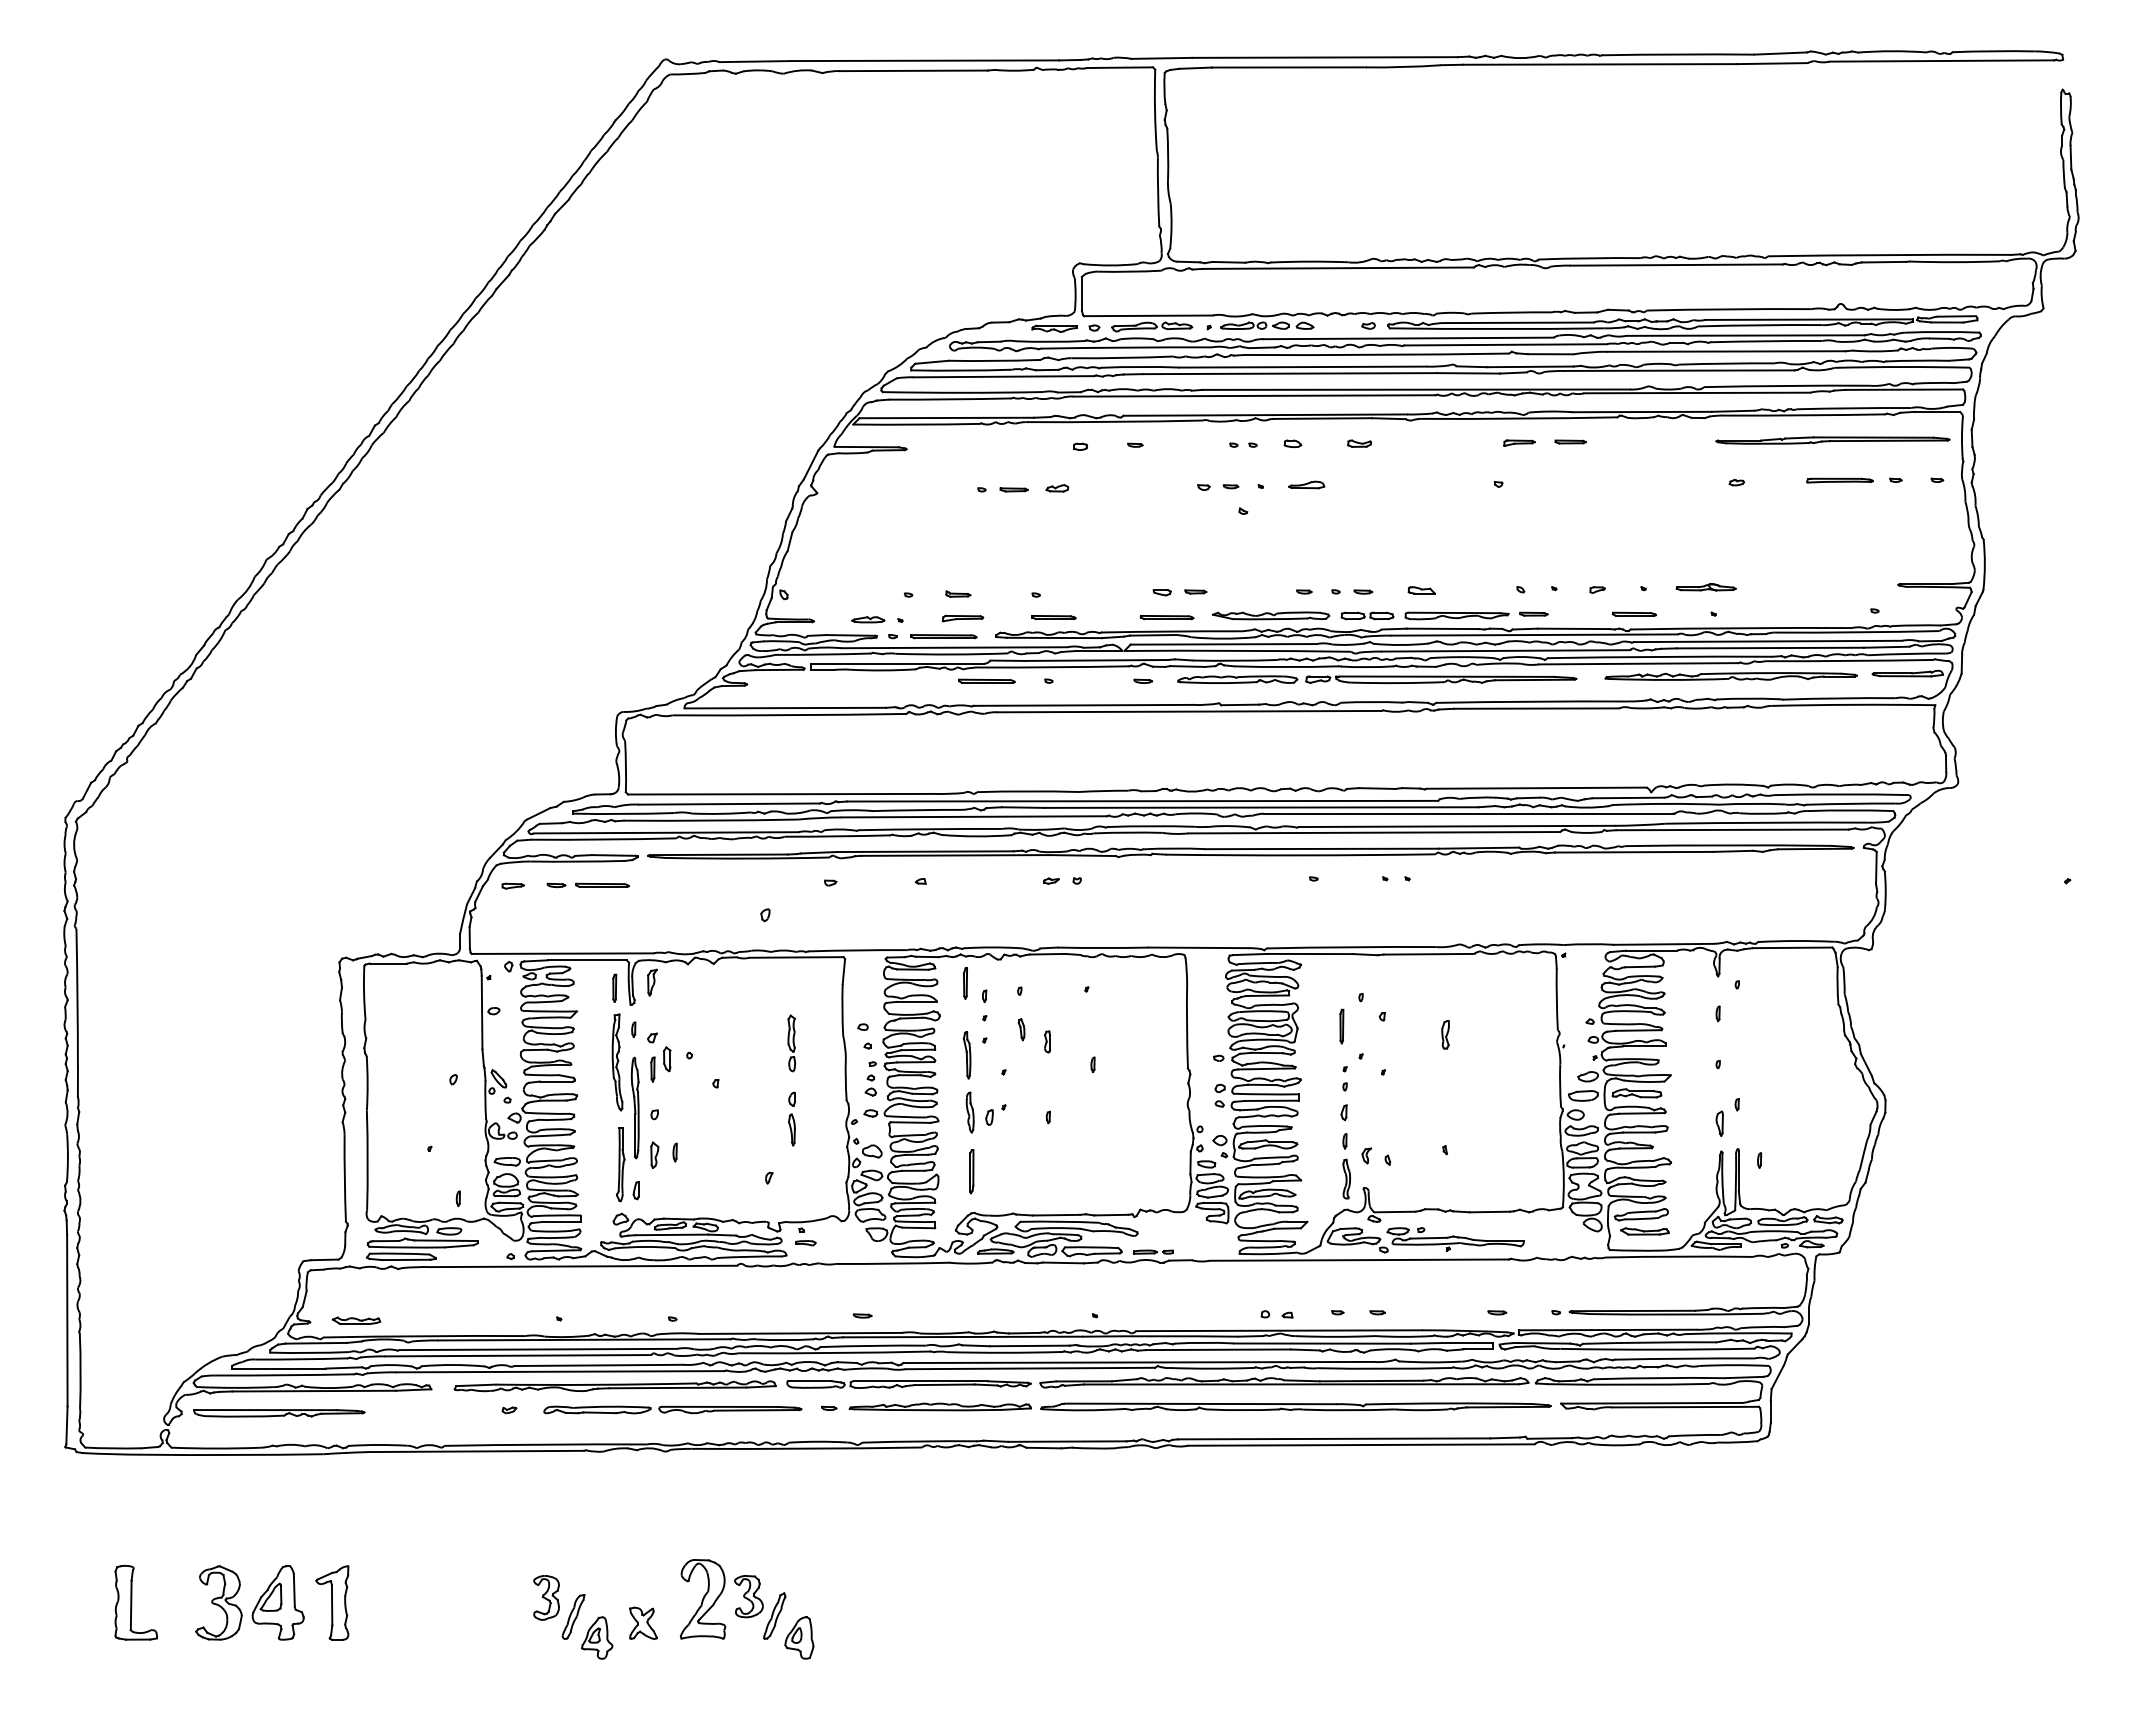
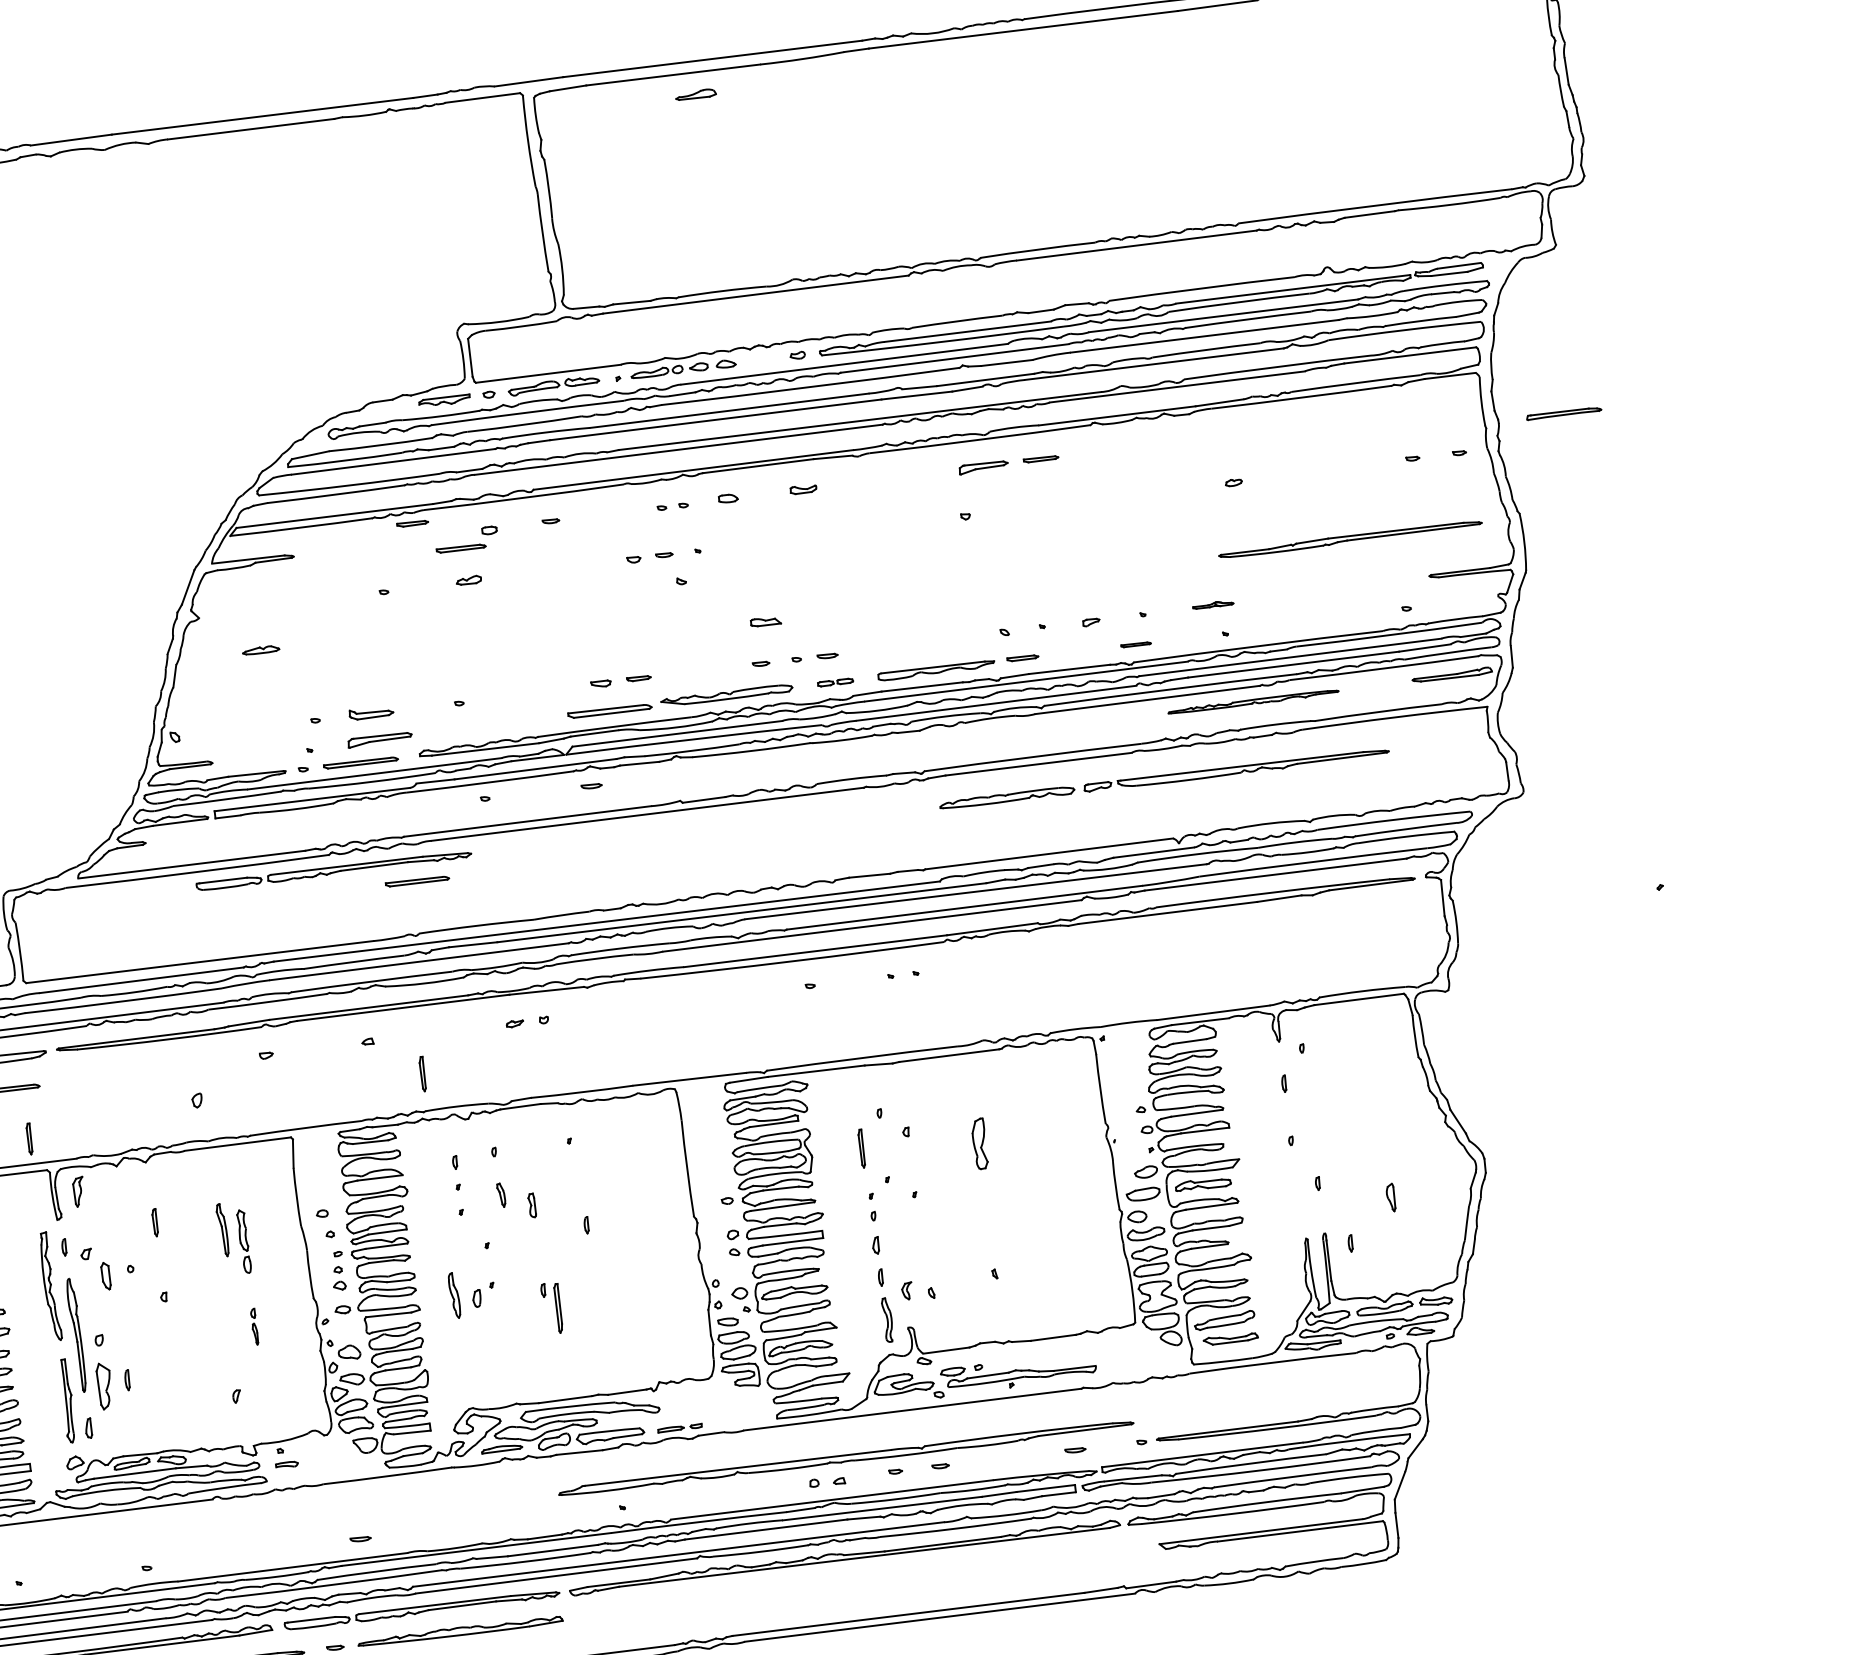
part: (1832, 440) -> (1349, 539), moved
part: (1519, 442) -> (983, 466), size x1.4
part: (1839, 480) -> (1563, 413), moved
part: (1306, 484) -> (695, 94), moved
part: (1013, 489) -> (411, 523), moved
part: (1705, 587) -> (1212, 605), size x0.6
part: (1421, 590) -> (765, 621), moved
part: (958, 593) -> (371, 712), size x1.6
part: (1634, 613) -> (1136, 643), size x0.6
part: (1367, 615) -> (835, 682), size x0.6
part: (1053, 617) -> (460, 548), moved
part: (1166, 617) -> (609, 711), size x1.4
part: (962, 618) -> (379, 739), size x1.4
part: (868, 619) -> (261, 649), moved
part: (1730, 676) -> (1252, 701), size x0.6
part: (1377, 679) -> (1164, 778), moved
part: (986, 680) -> (416, 880), moved
part: (908, 728) -> (333, 871), added
line: (965, 983) -> (422, 1074), moved
part: (614, 987) -> (29, 1138), moved
part: (1445, 1034) -> (979, 1143), size x1.6
part: (966, 1055) -> (221, 1230), moved
part: (652, 1069) -> (154, 1222), moved
part: (791, 1118) -> (253, 1326), size x0.6
part: (1719, 1123) -> (1390, 1197), moved
part: (654, 1154) -> (104, 1385), size x1.6
part: (971, 1171) -> (558, 1308), moved
part: (1295, 1406) -> (845, 1458), moved

